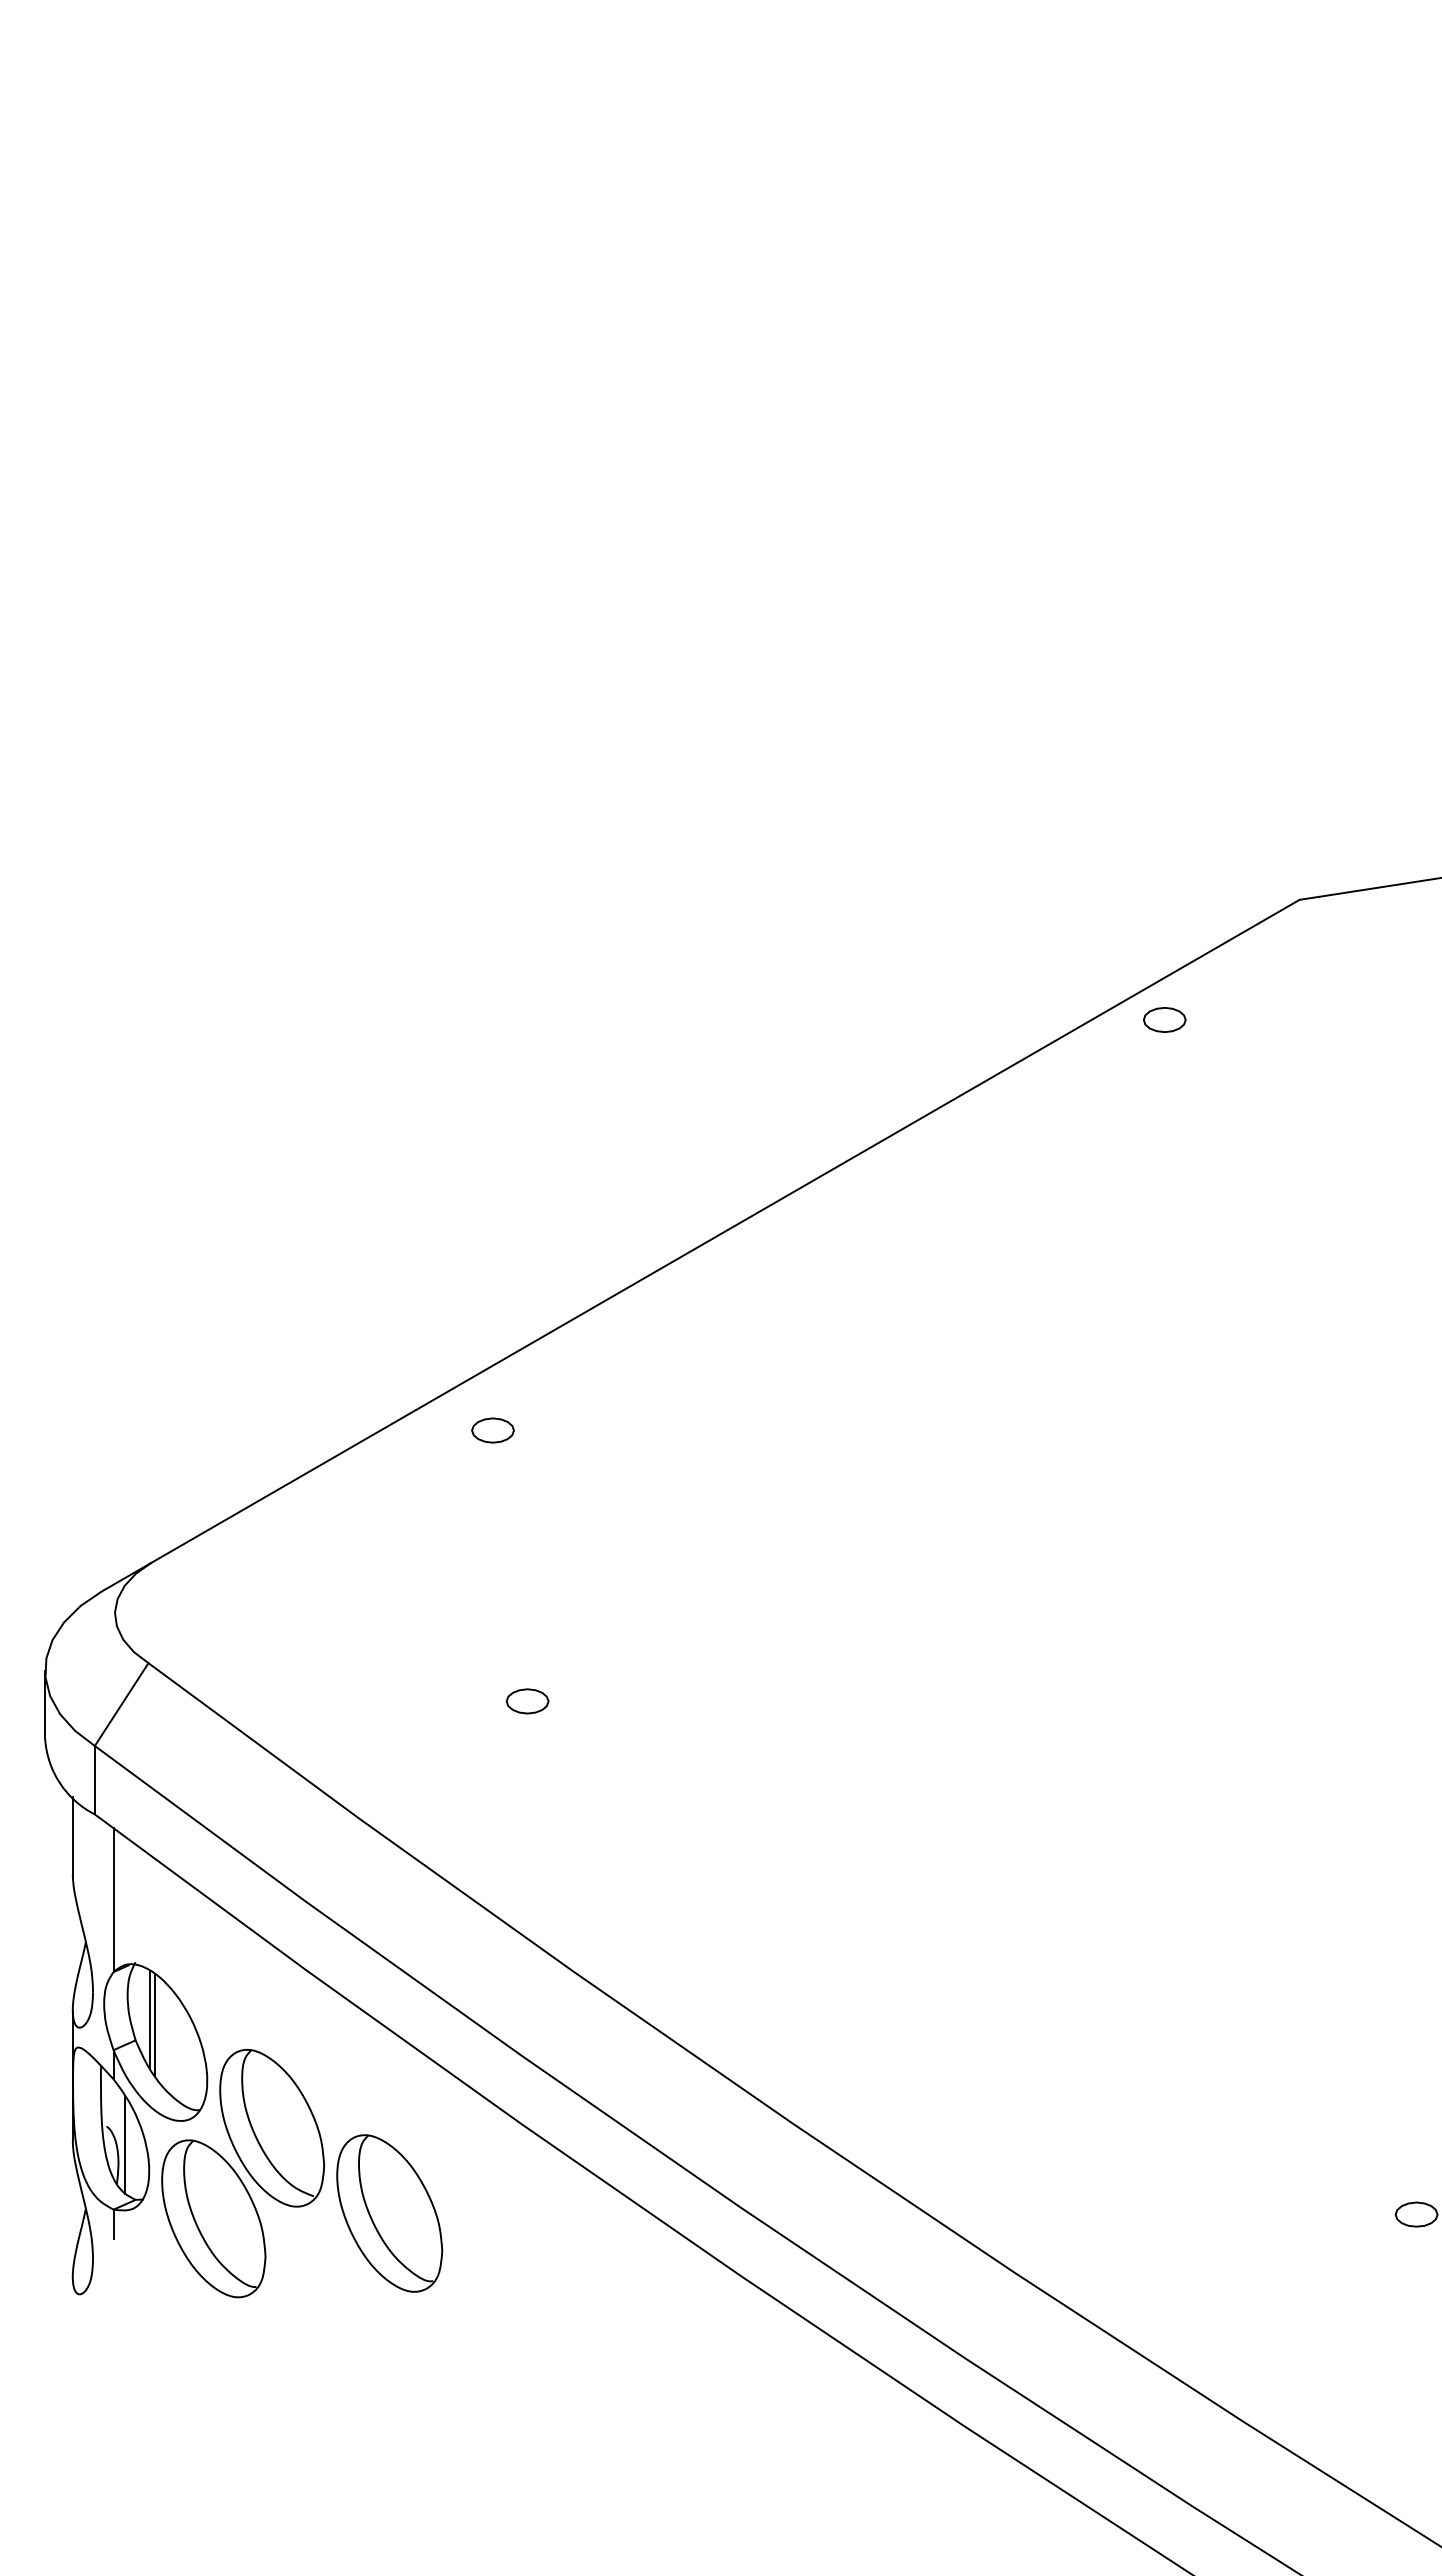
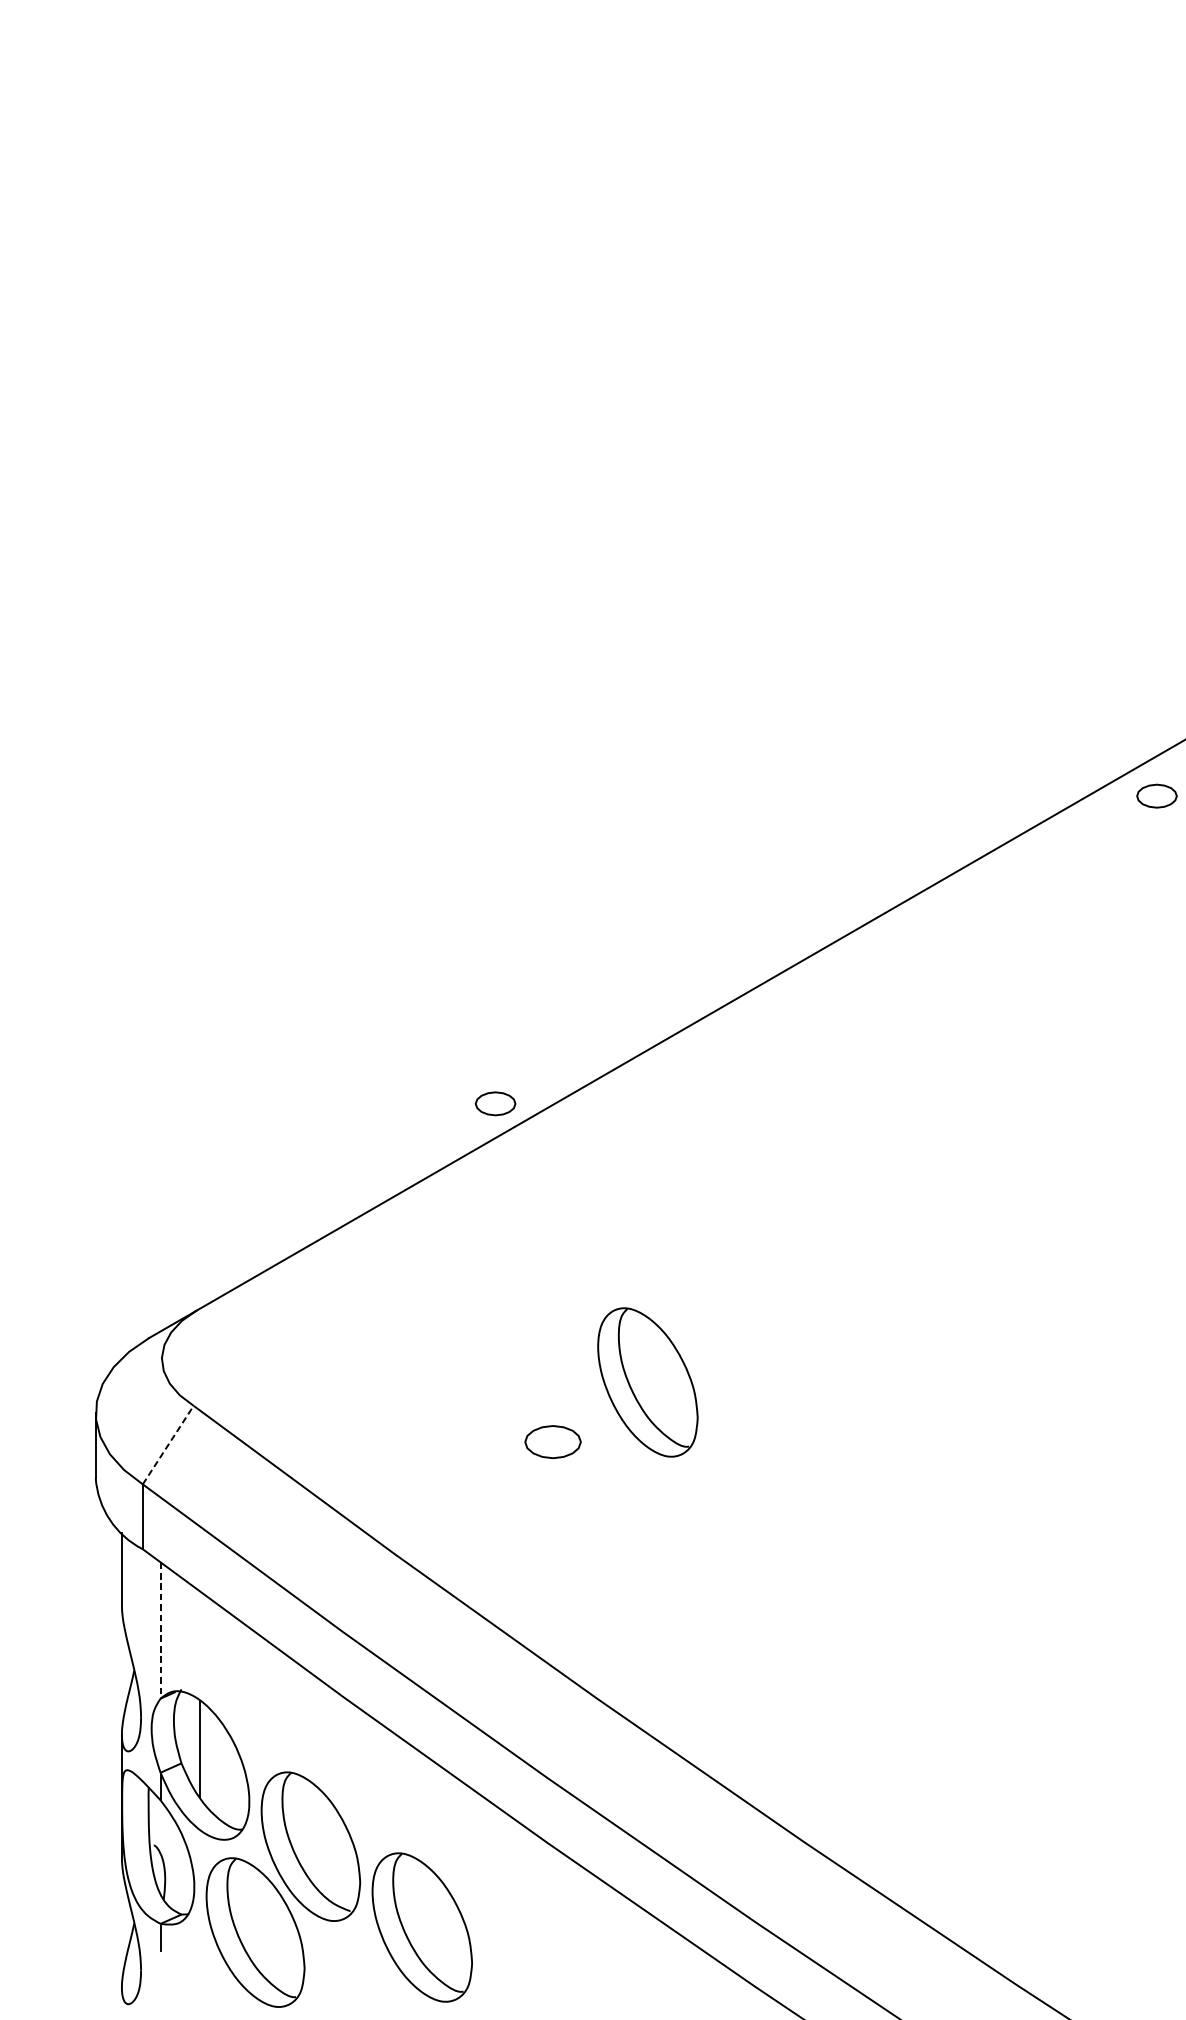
part: (492, 1430) -> (495, 1103), moved
part: (627, 1638) -> (647, 1382), added
part: (527, 1701) -> (552, 1442), size x1.4
line: (121, 1704) -> (168, 1445), solid -> dashed
line: (113, 1900) -> (160, 1630), solid -> dashed
line: (149, 2019) -> (194, 1743), removed
line: (125, 2144) -> (171, 1862), removed

